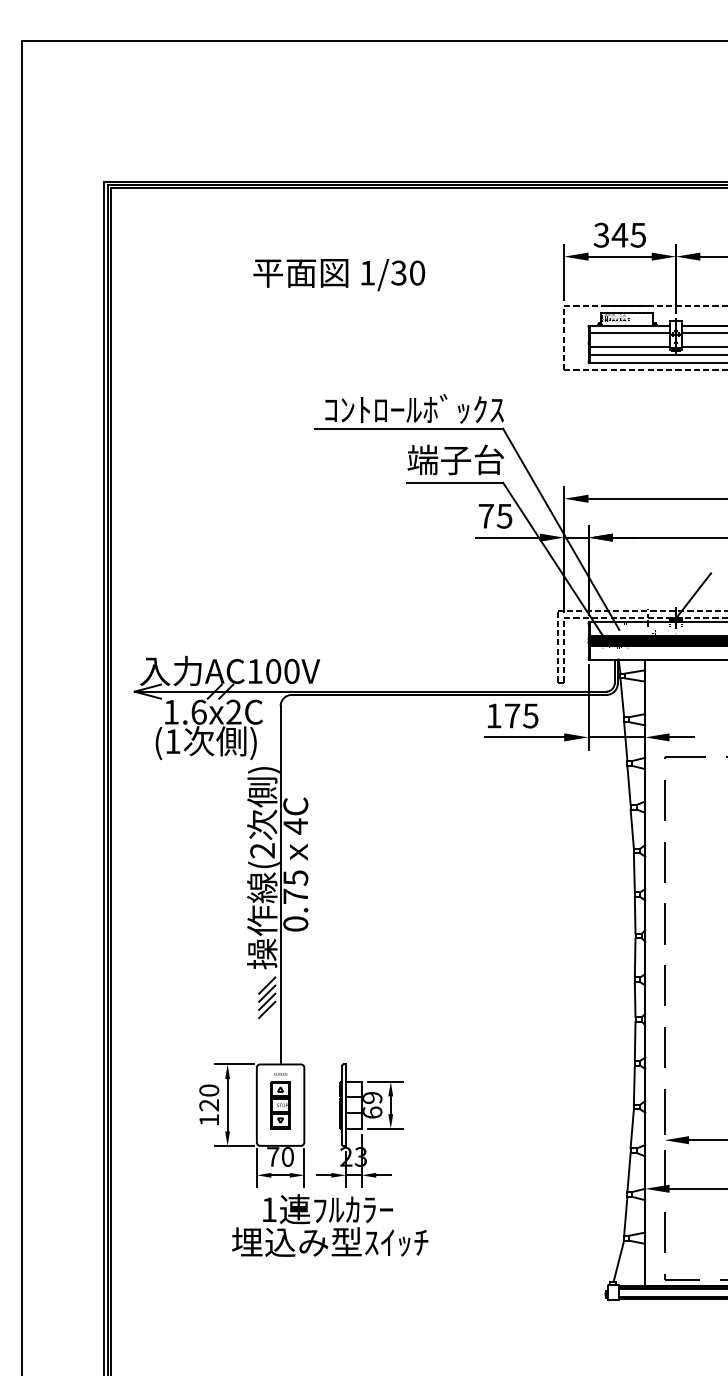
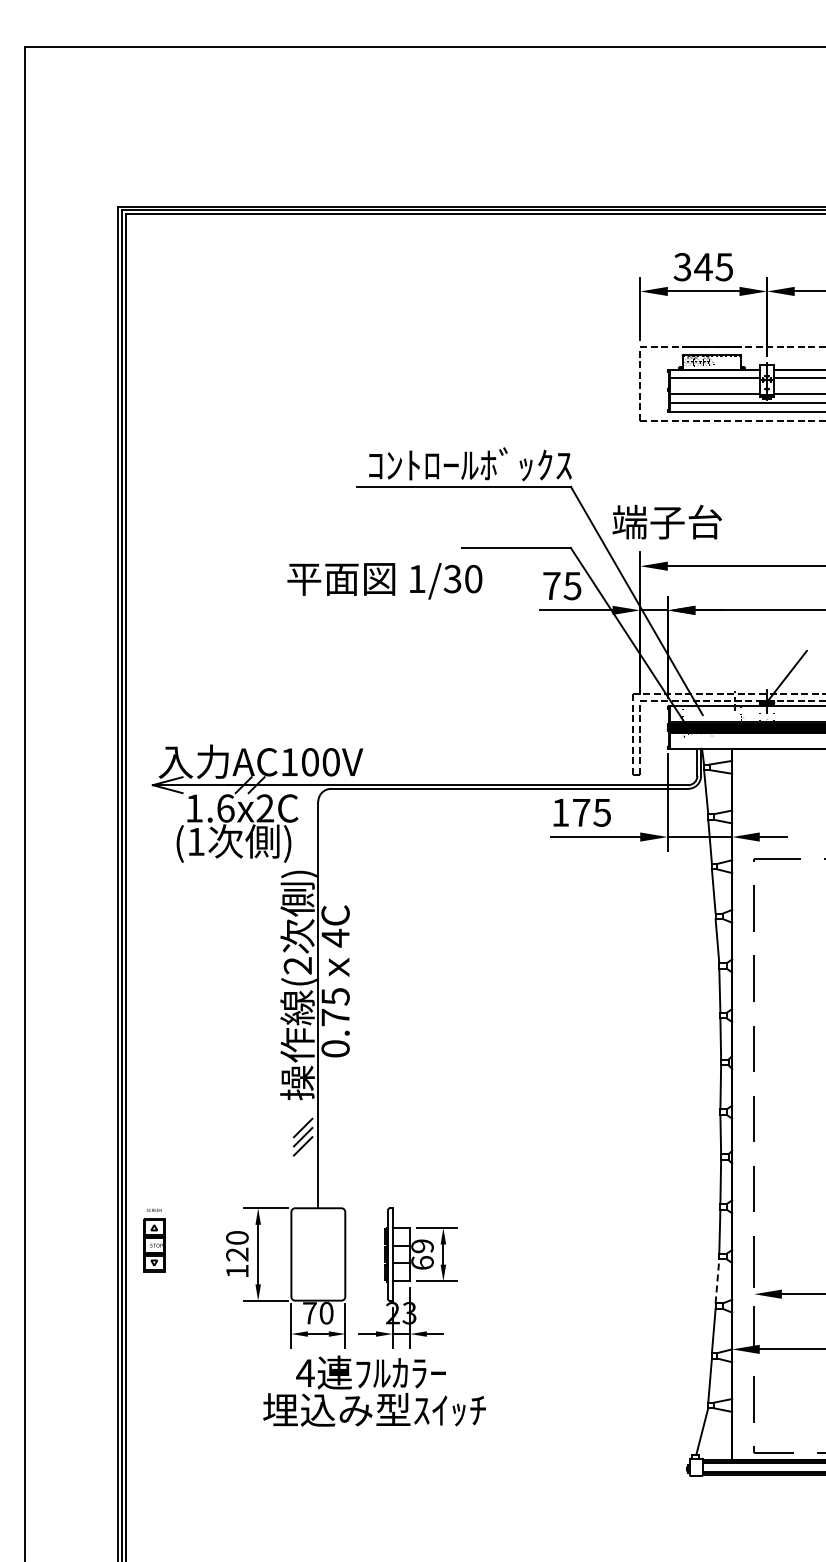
text: (338, 275) -> (384, 581), moved
text: (455, 459) -> (666, 521), moved
line: (266, 985) -> (302, 1118), removed
part: (280, 1100) -> (154, 1240), moved
line: (632, 1128) -> (717, 1280), solid -> dashed
text: (269, 1209) -> (305, 1372), 1 -> 4

